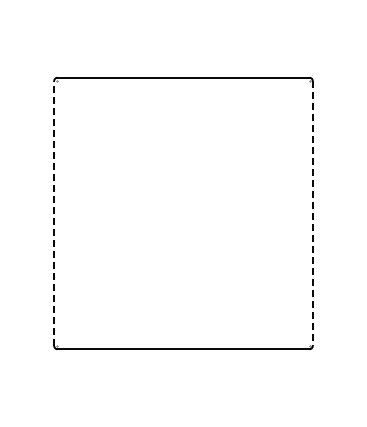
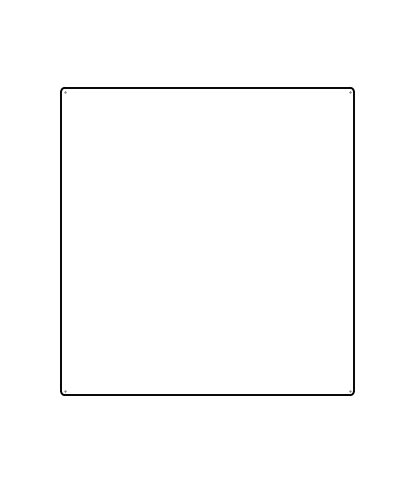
line: (54, 213) -> (61, 241), dashed -> solid
line: (312, 213) -> (353, 241), dashed -> solid

